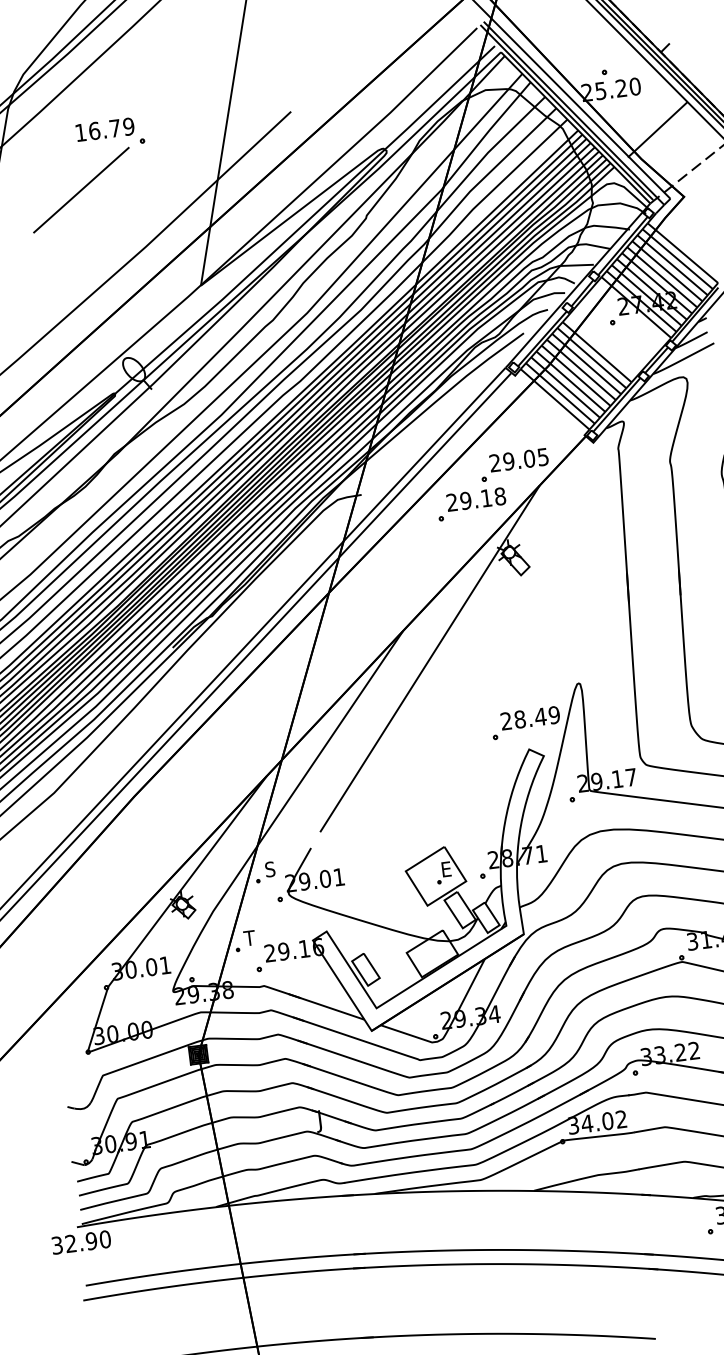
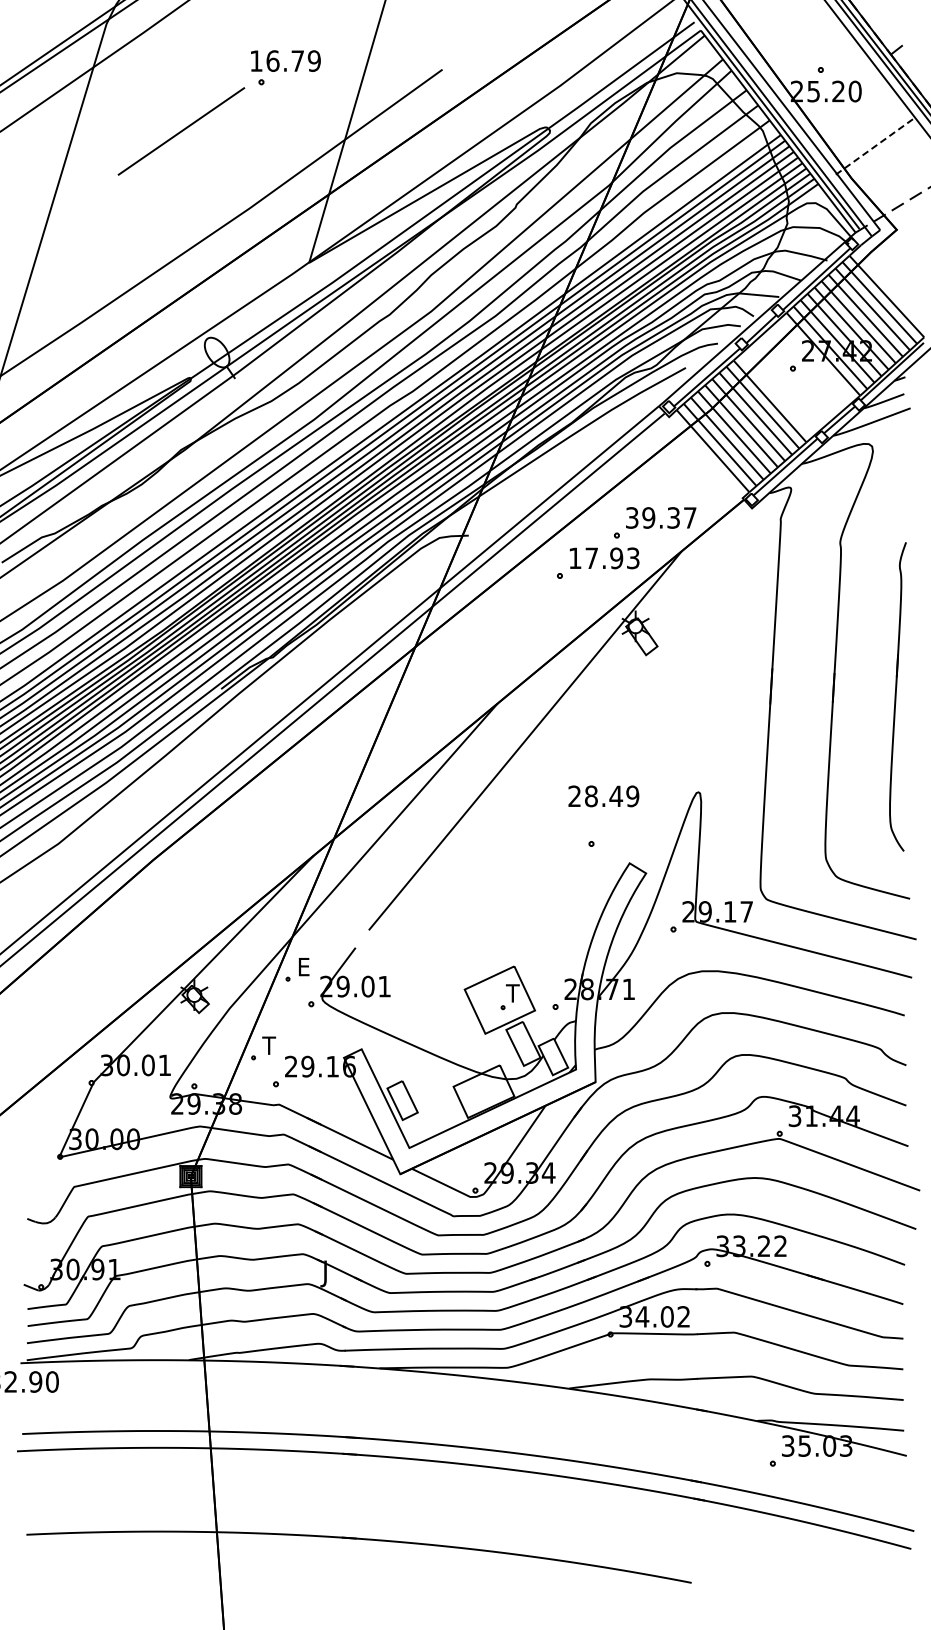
text: (104, 129) -> (285, 60), moved
line: (657, 130) -> (875, 146), solid -> dashed
text: (519, 459) -> (661, 517), 29.05 -> 39.37
text: (476, 499) -> (604, 558), 29.18 -> 17.93
text: (530, 718) -> (603, 796), moved
text: (269, 869) -> (303, 966), S -> E
text: (445, 869) -> (512, 993), E -> T

